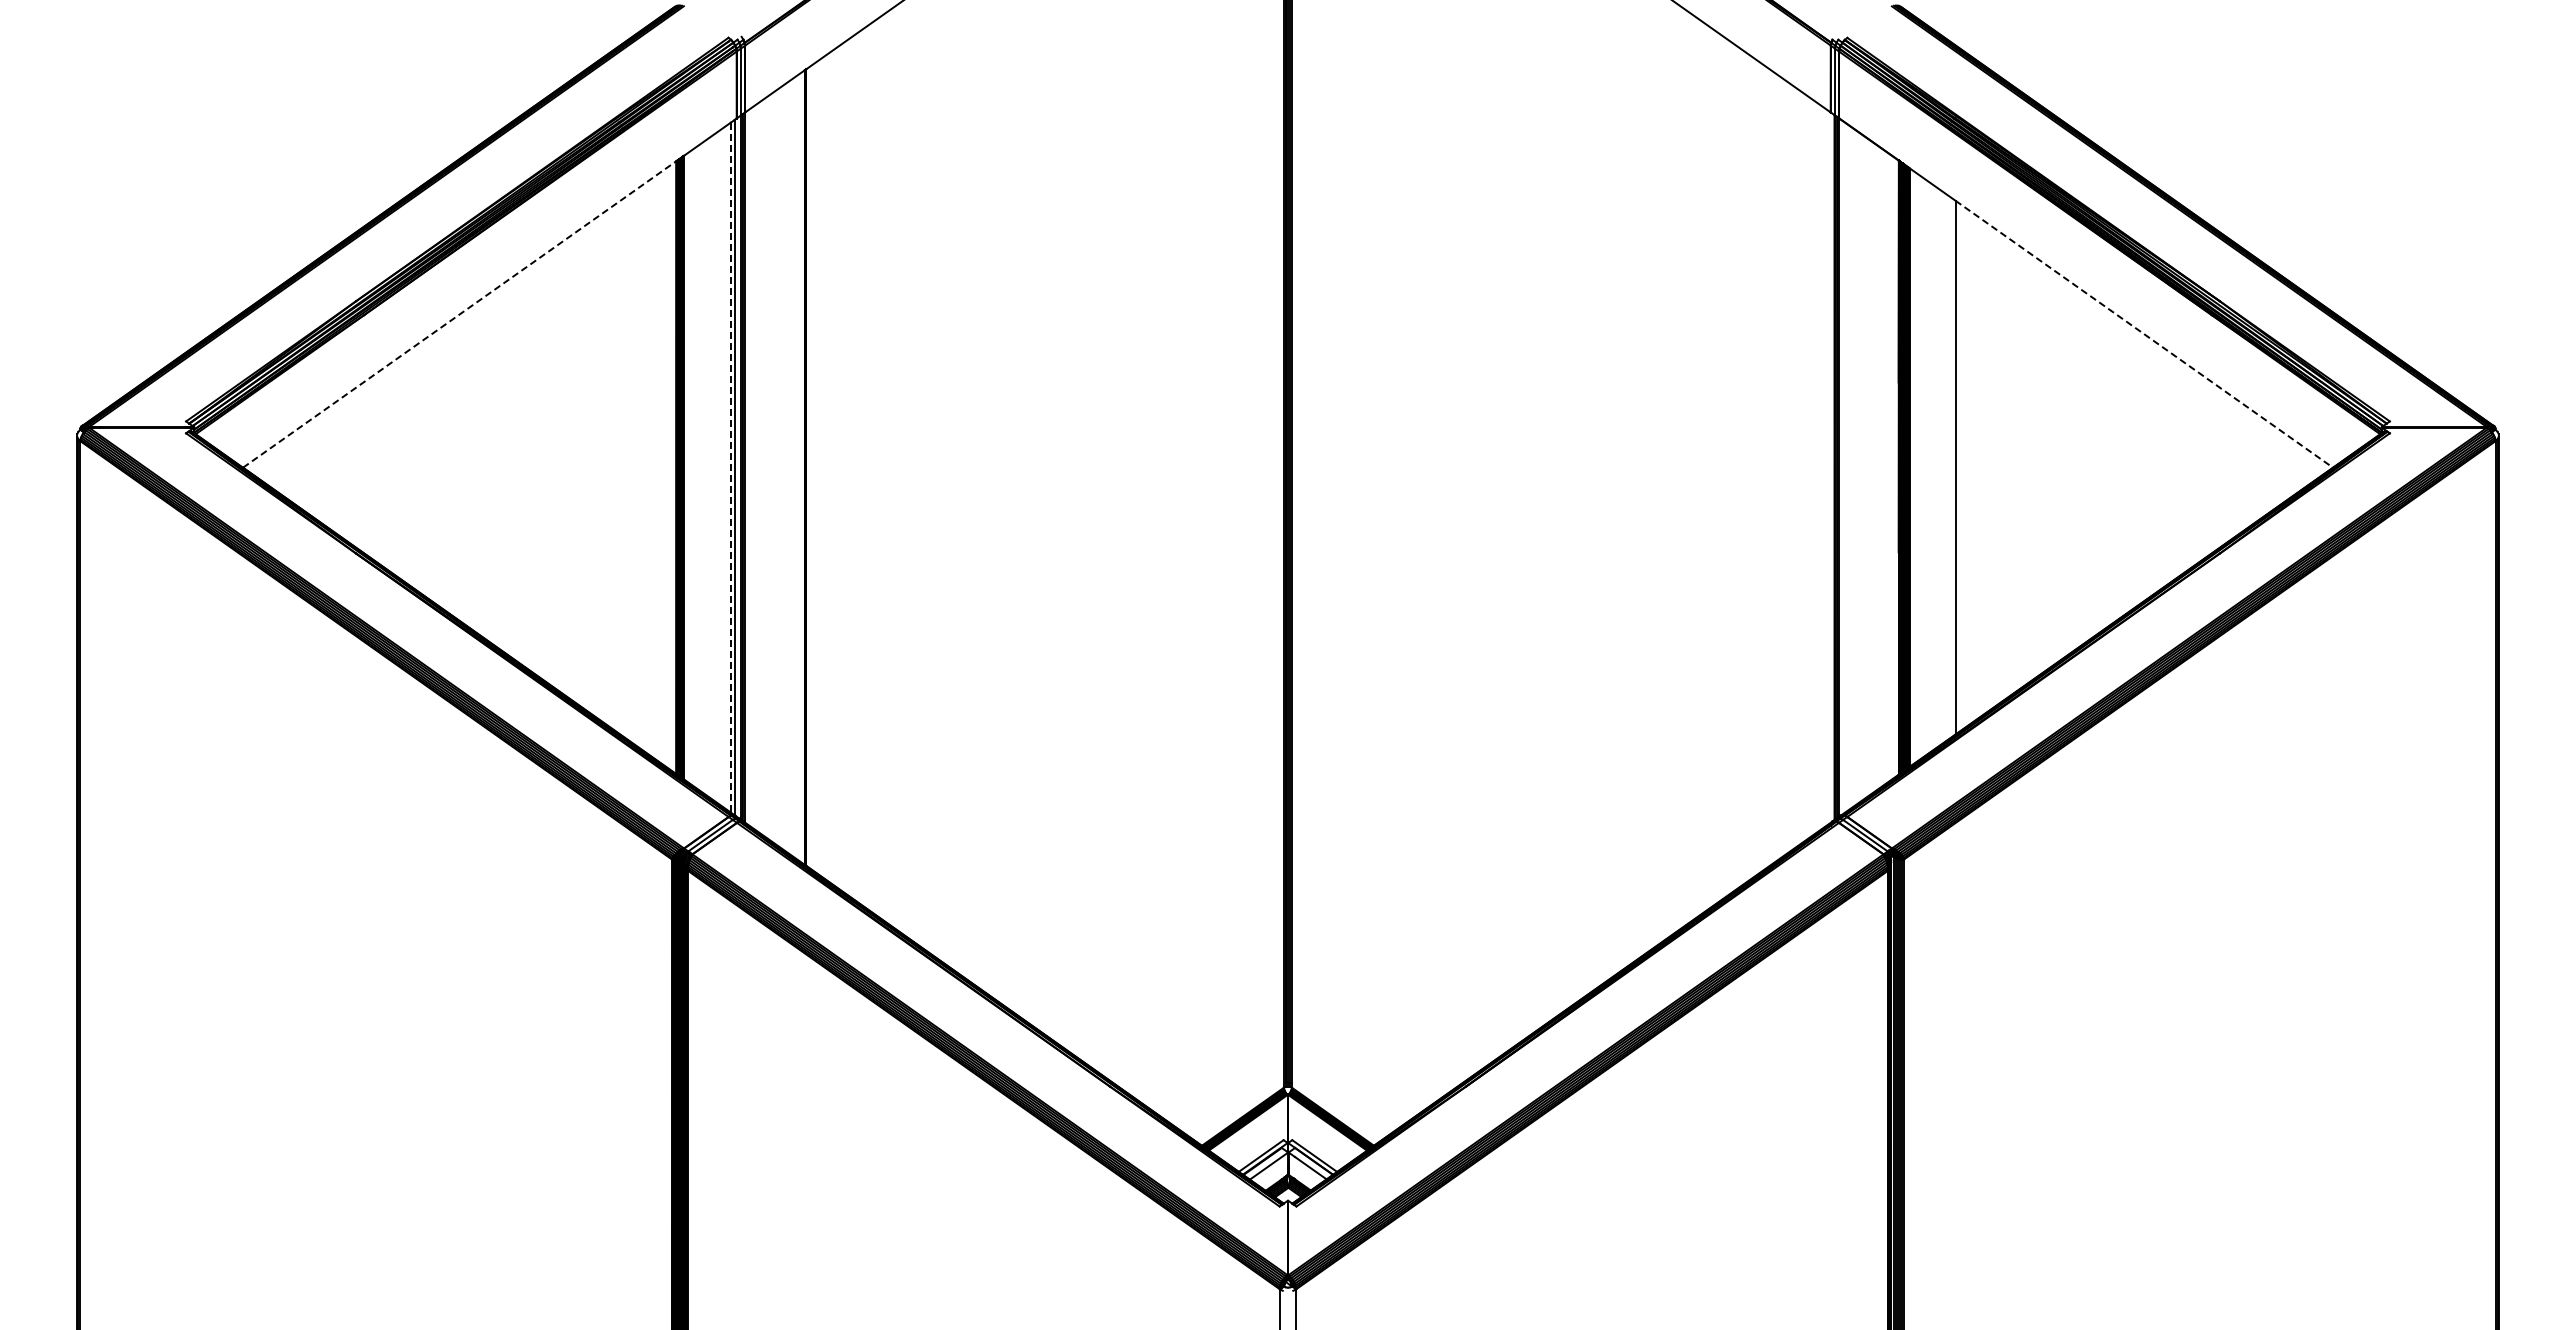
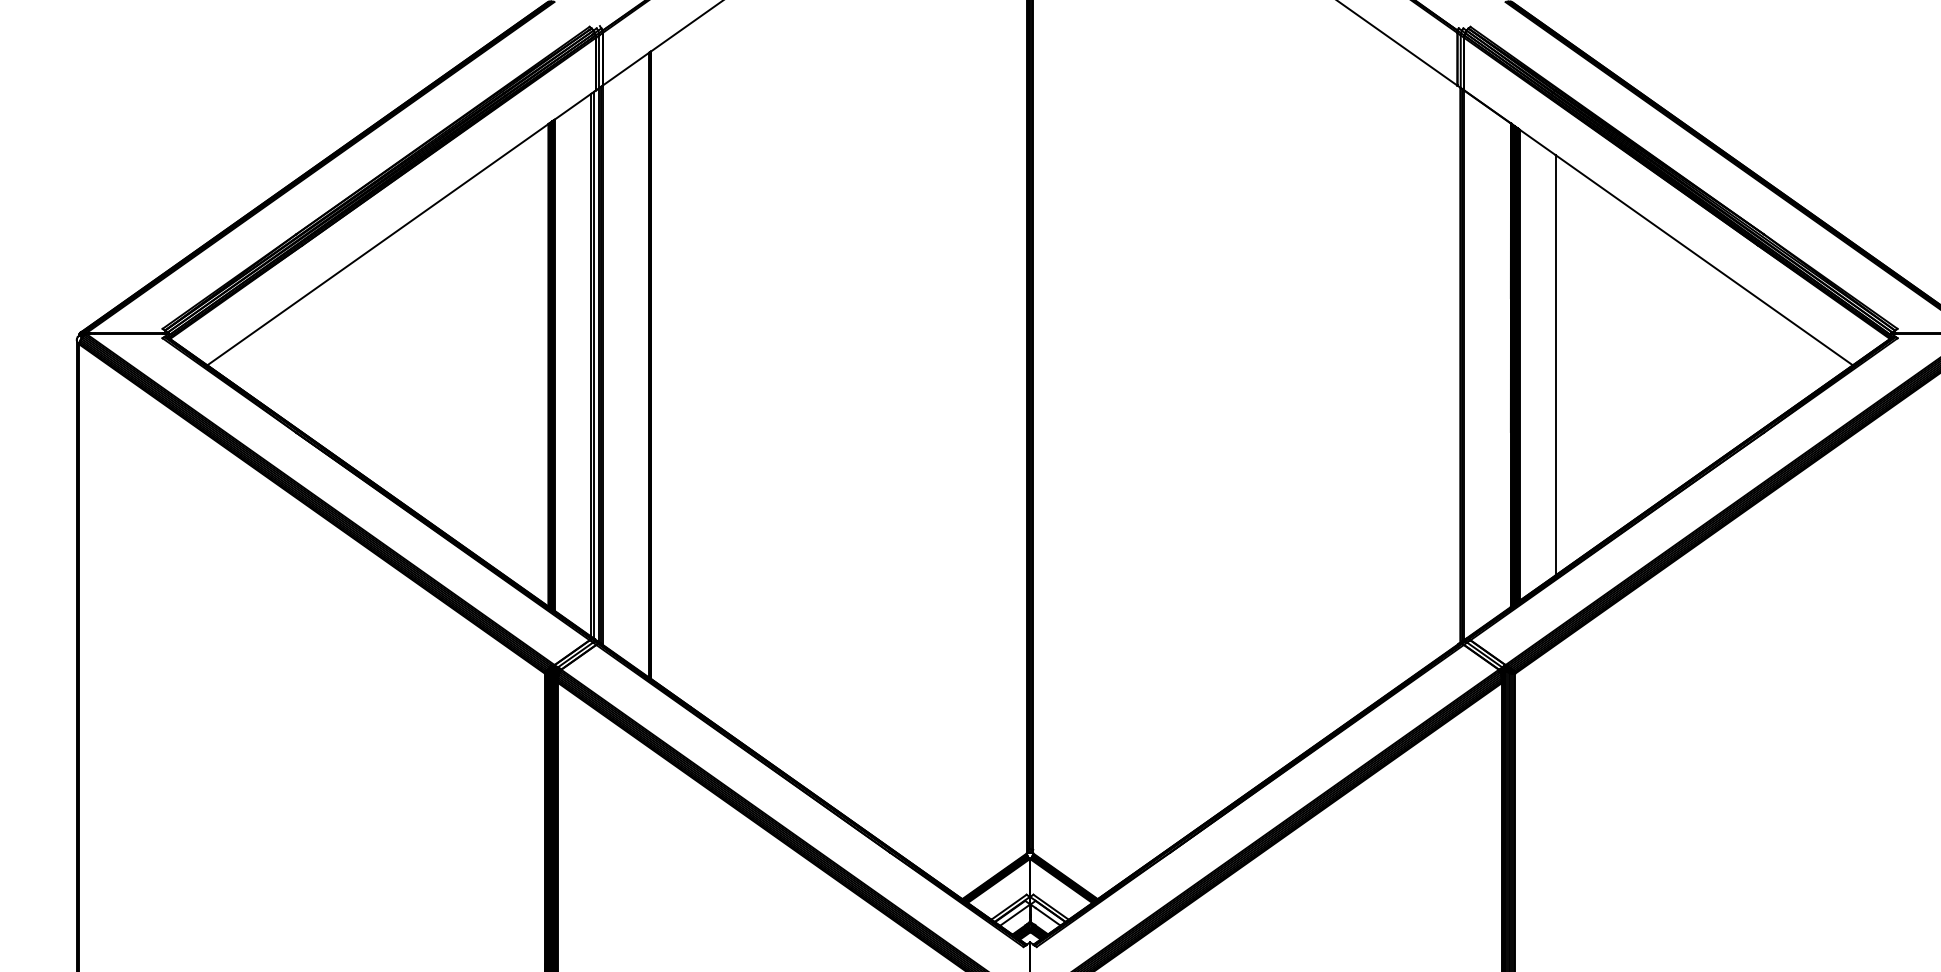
line: (459, 314) -> (377, 244), dashed -> solid
line: (2144, 334) -> (1704, 260), dashed -> solid
line: (730, 467) -> (591, 365), dashed -> solid

